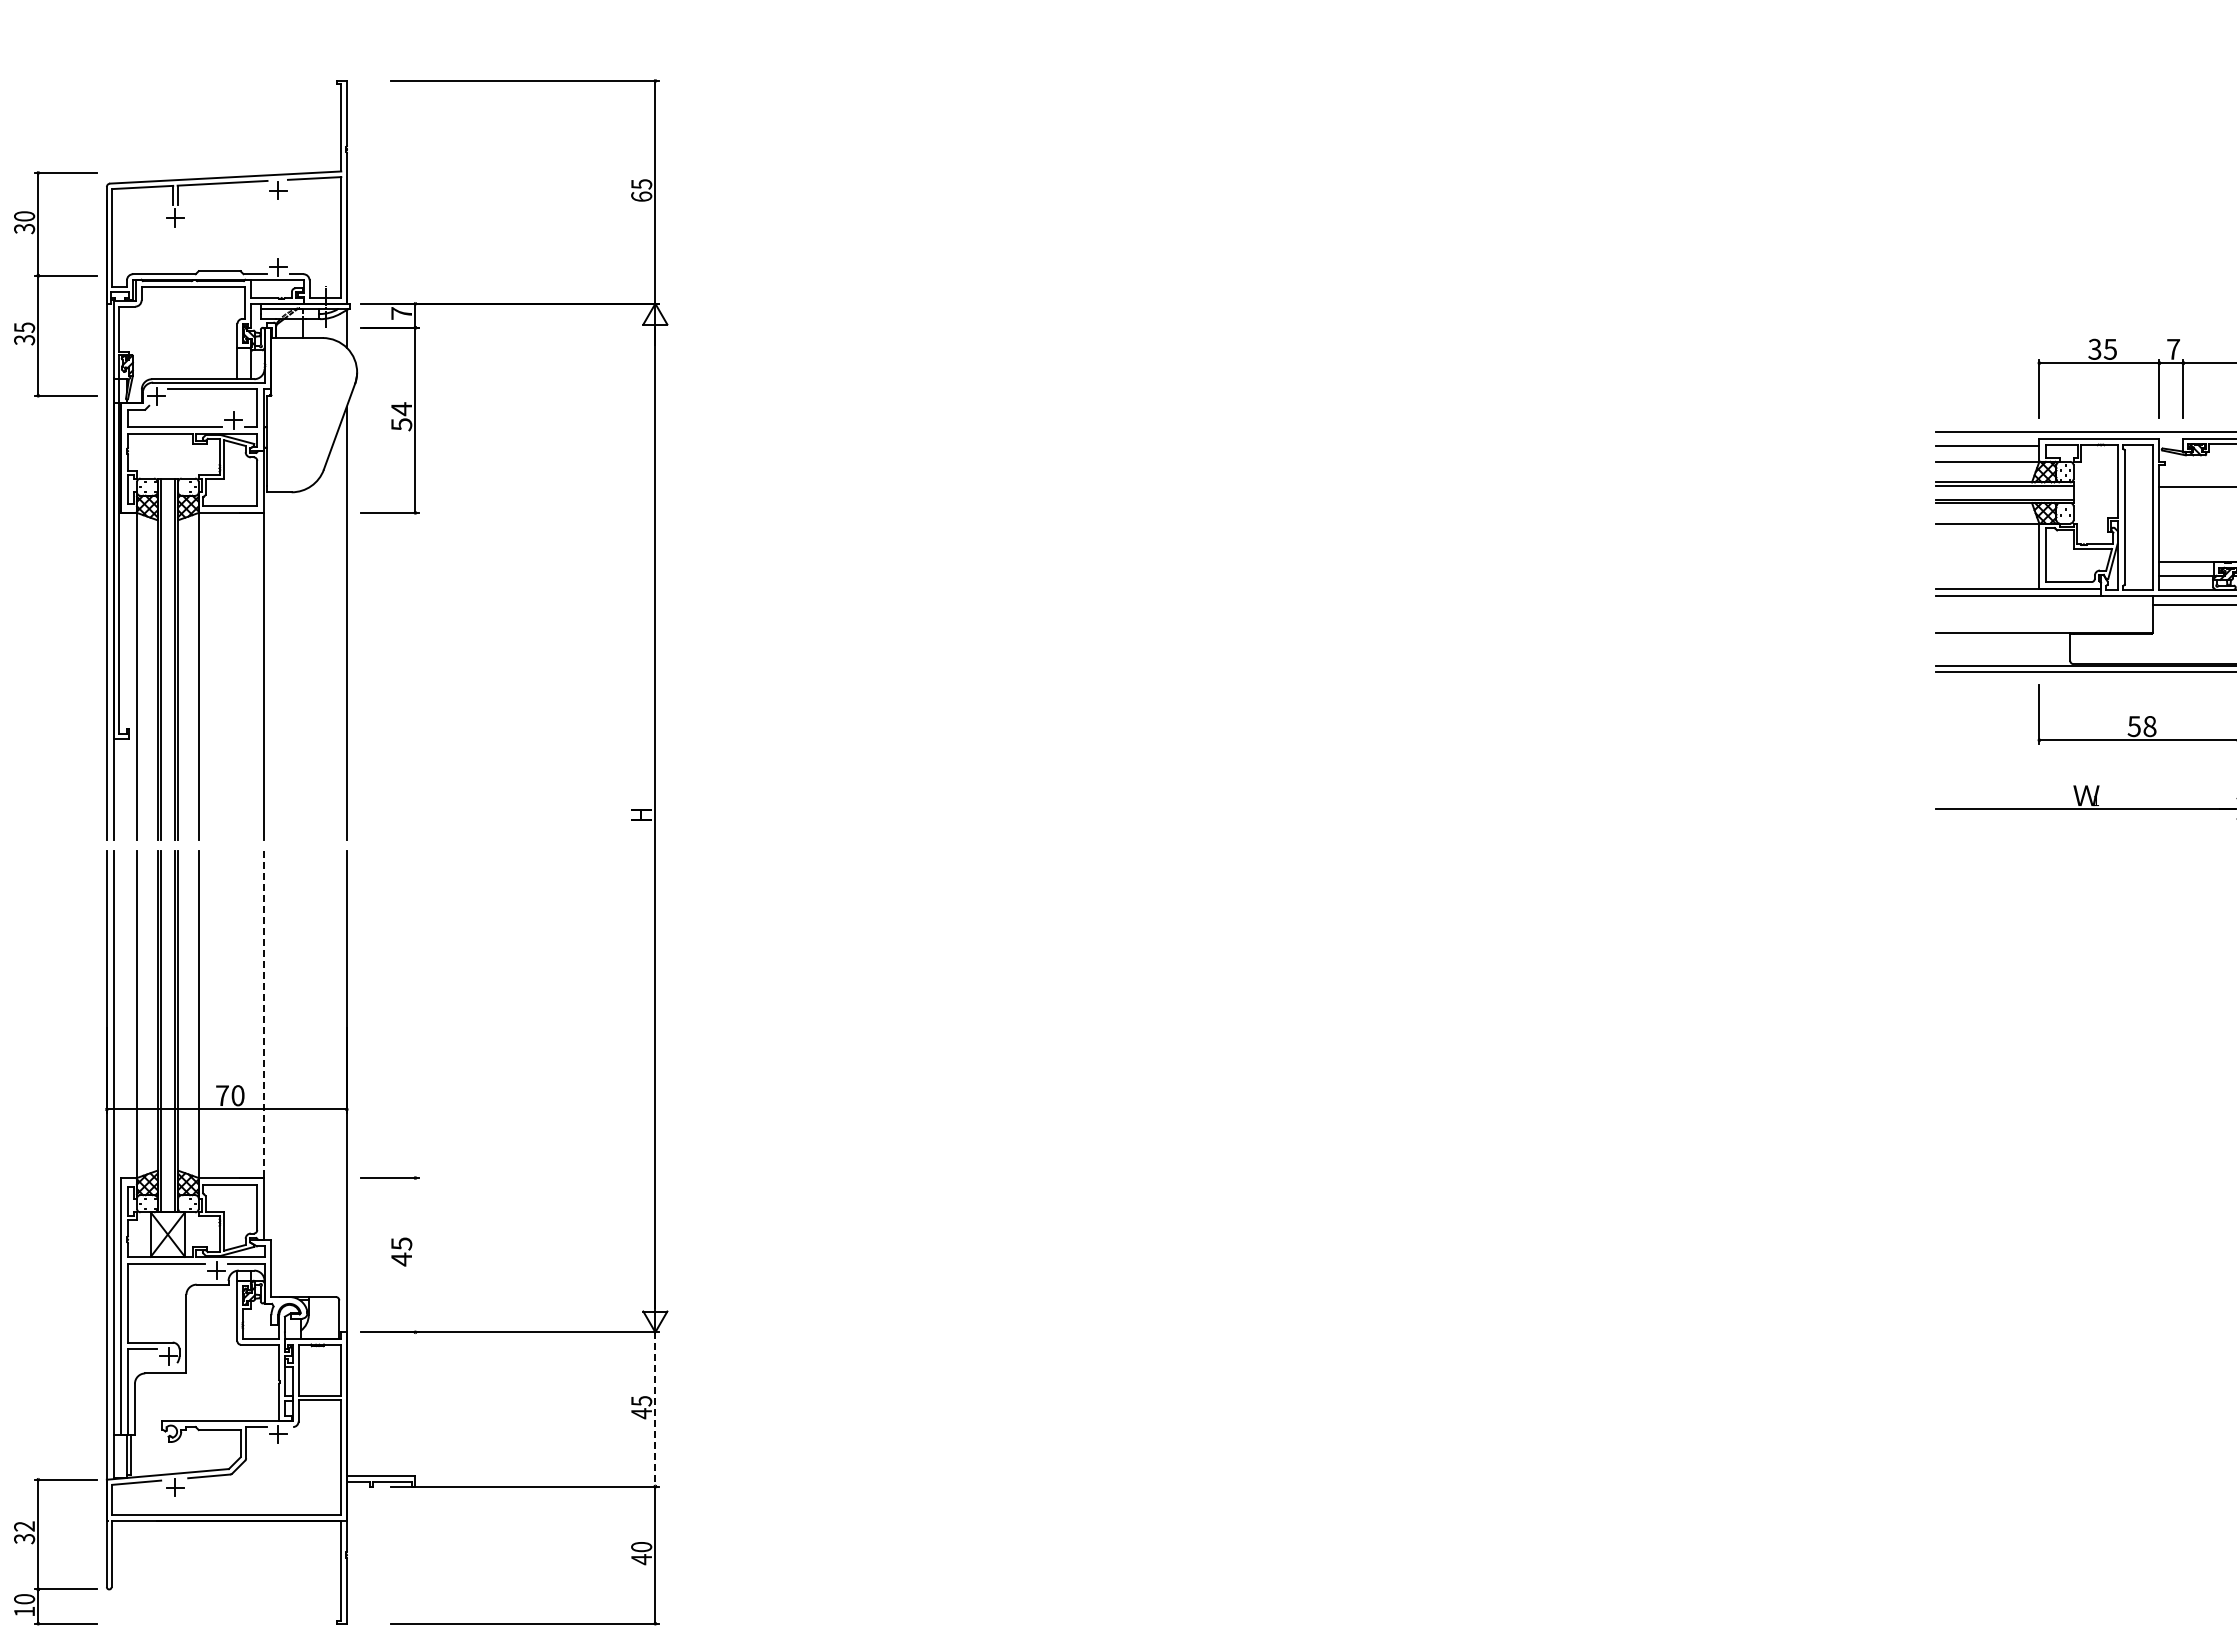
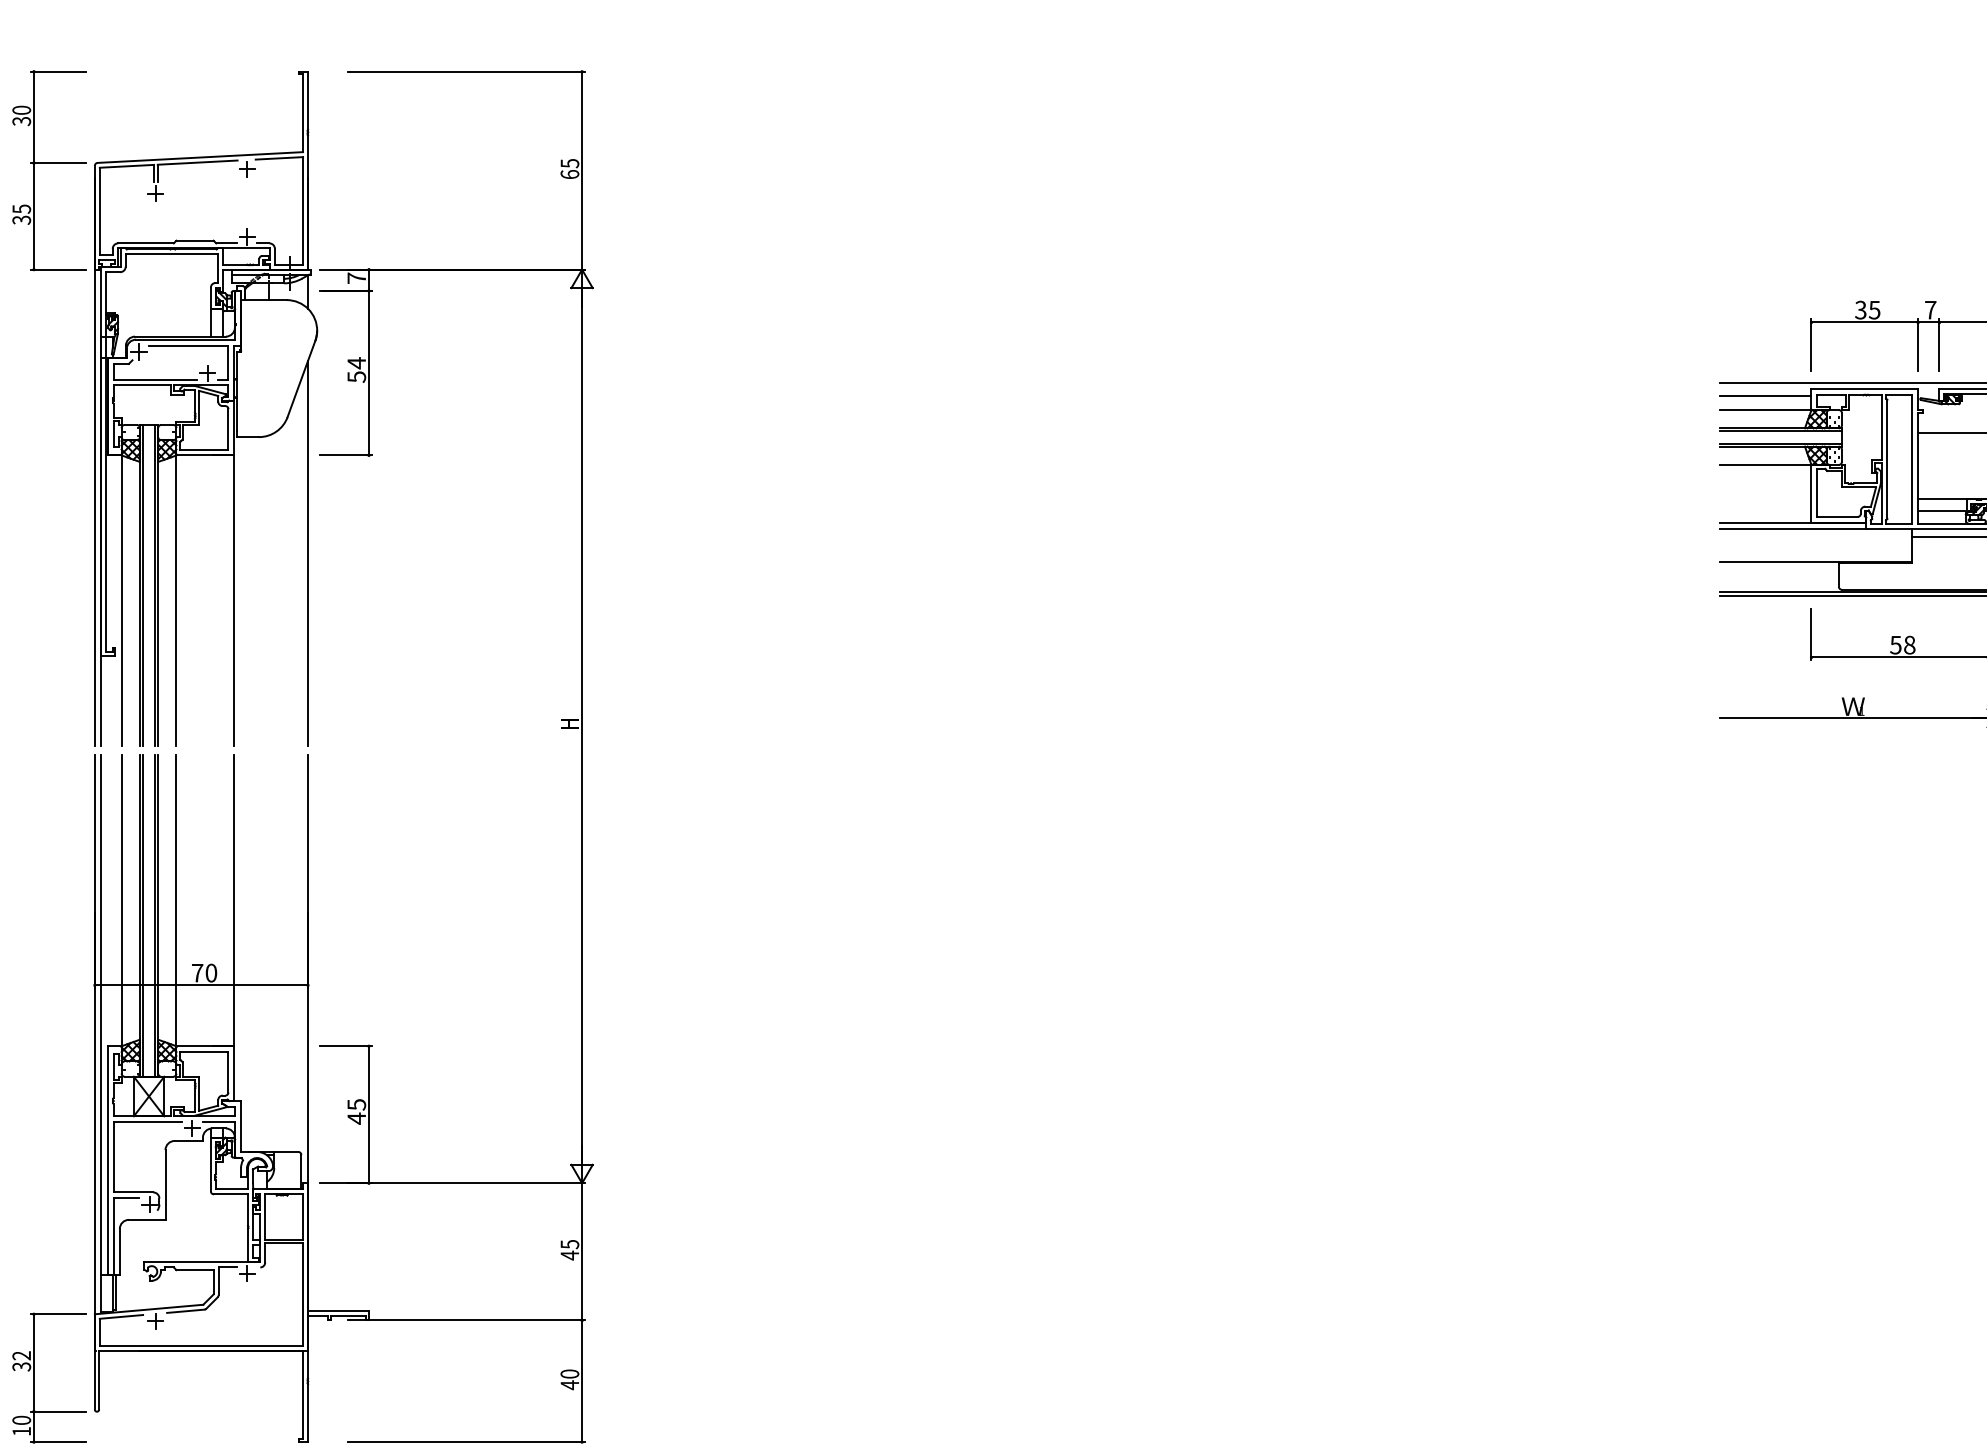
part: (55, 276) -> (49, 163), moved
line: (263, 1014) -> (234, 900), dashed -> solid
line: (415, 1255) -> (369, 1115), added
line: (655, 1409) -> (582, 1251), dashed -> solid

